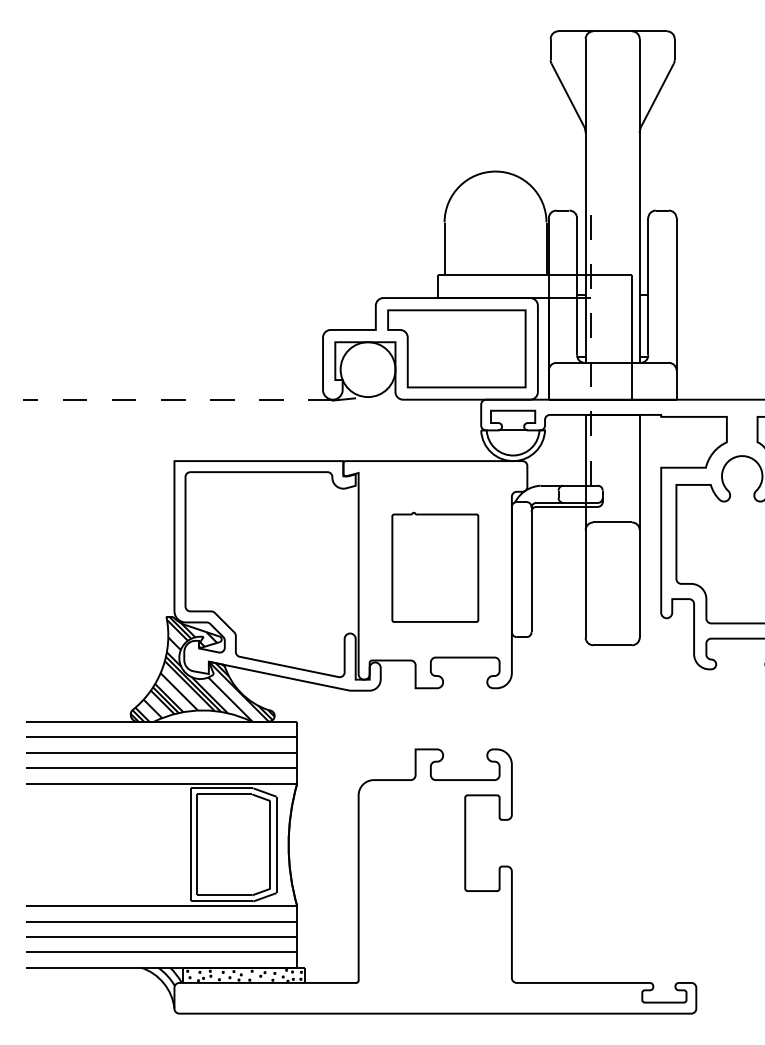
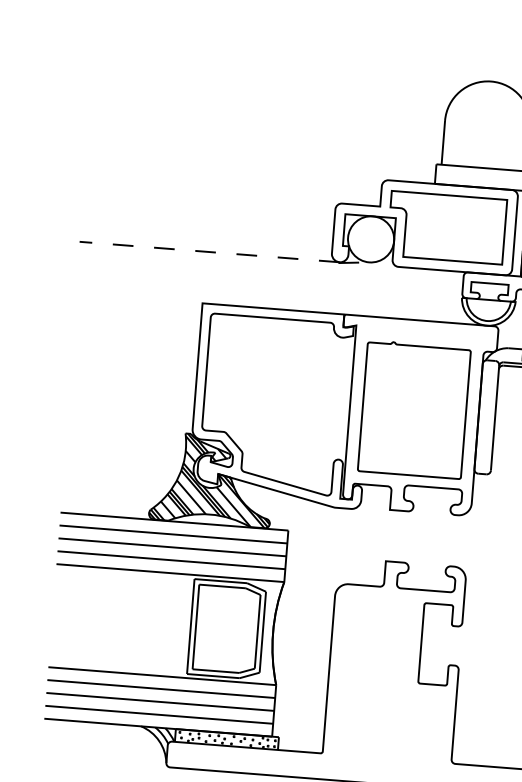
part: (435, 567) -> (414, 409), size x1.43

